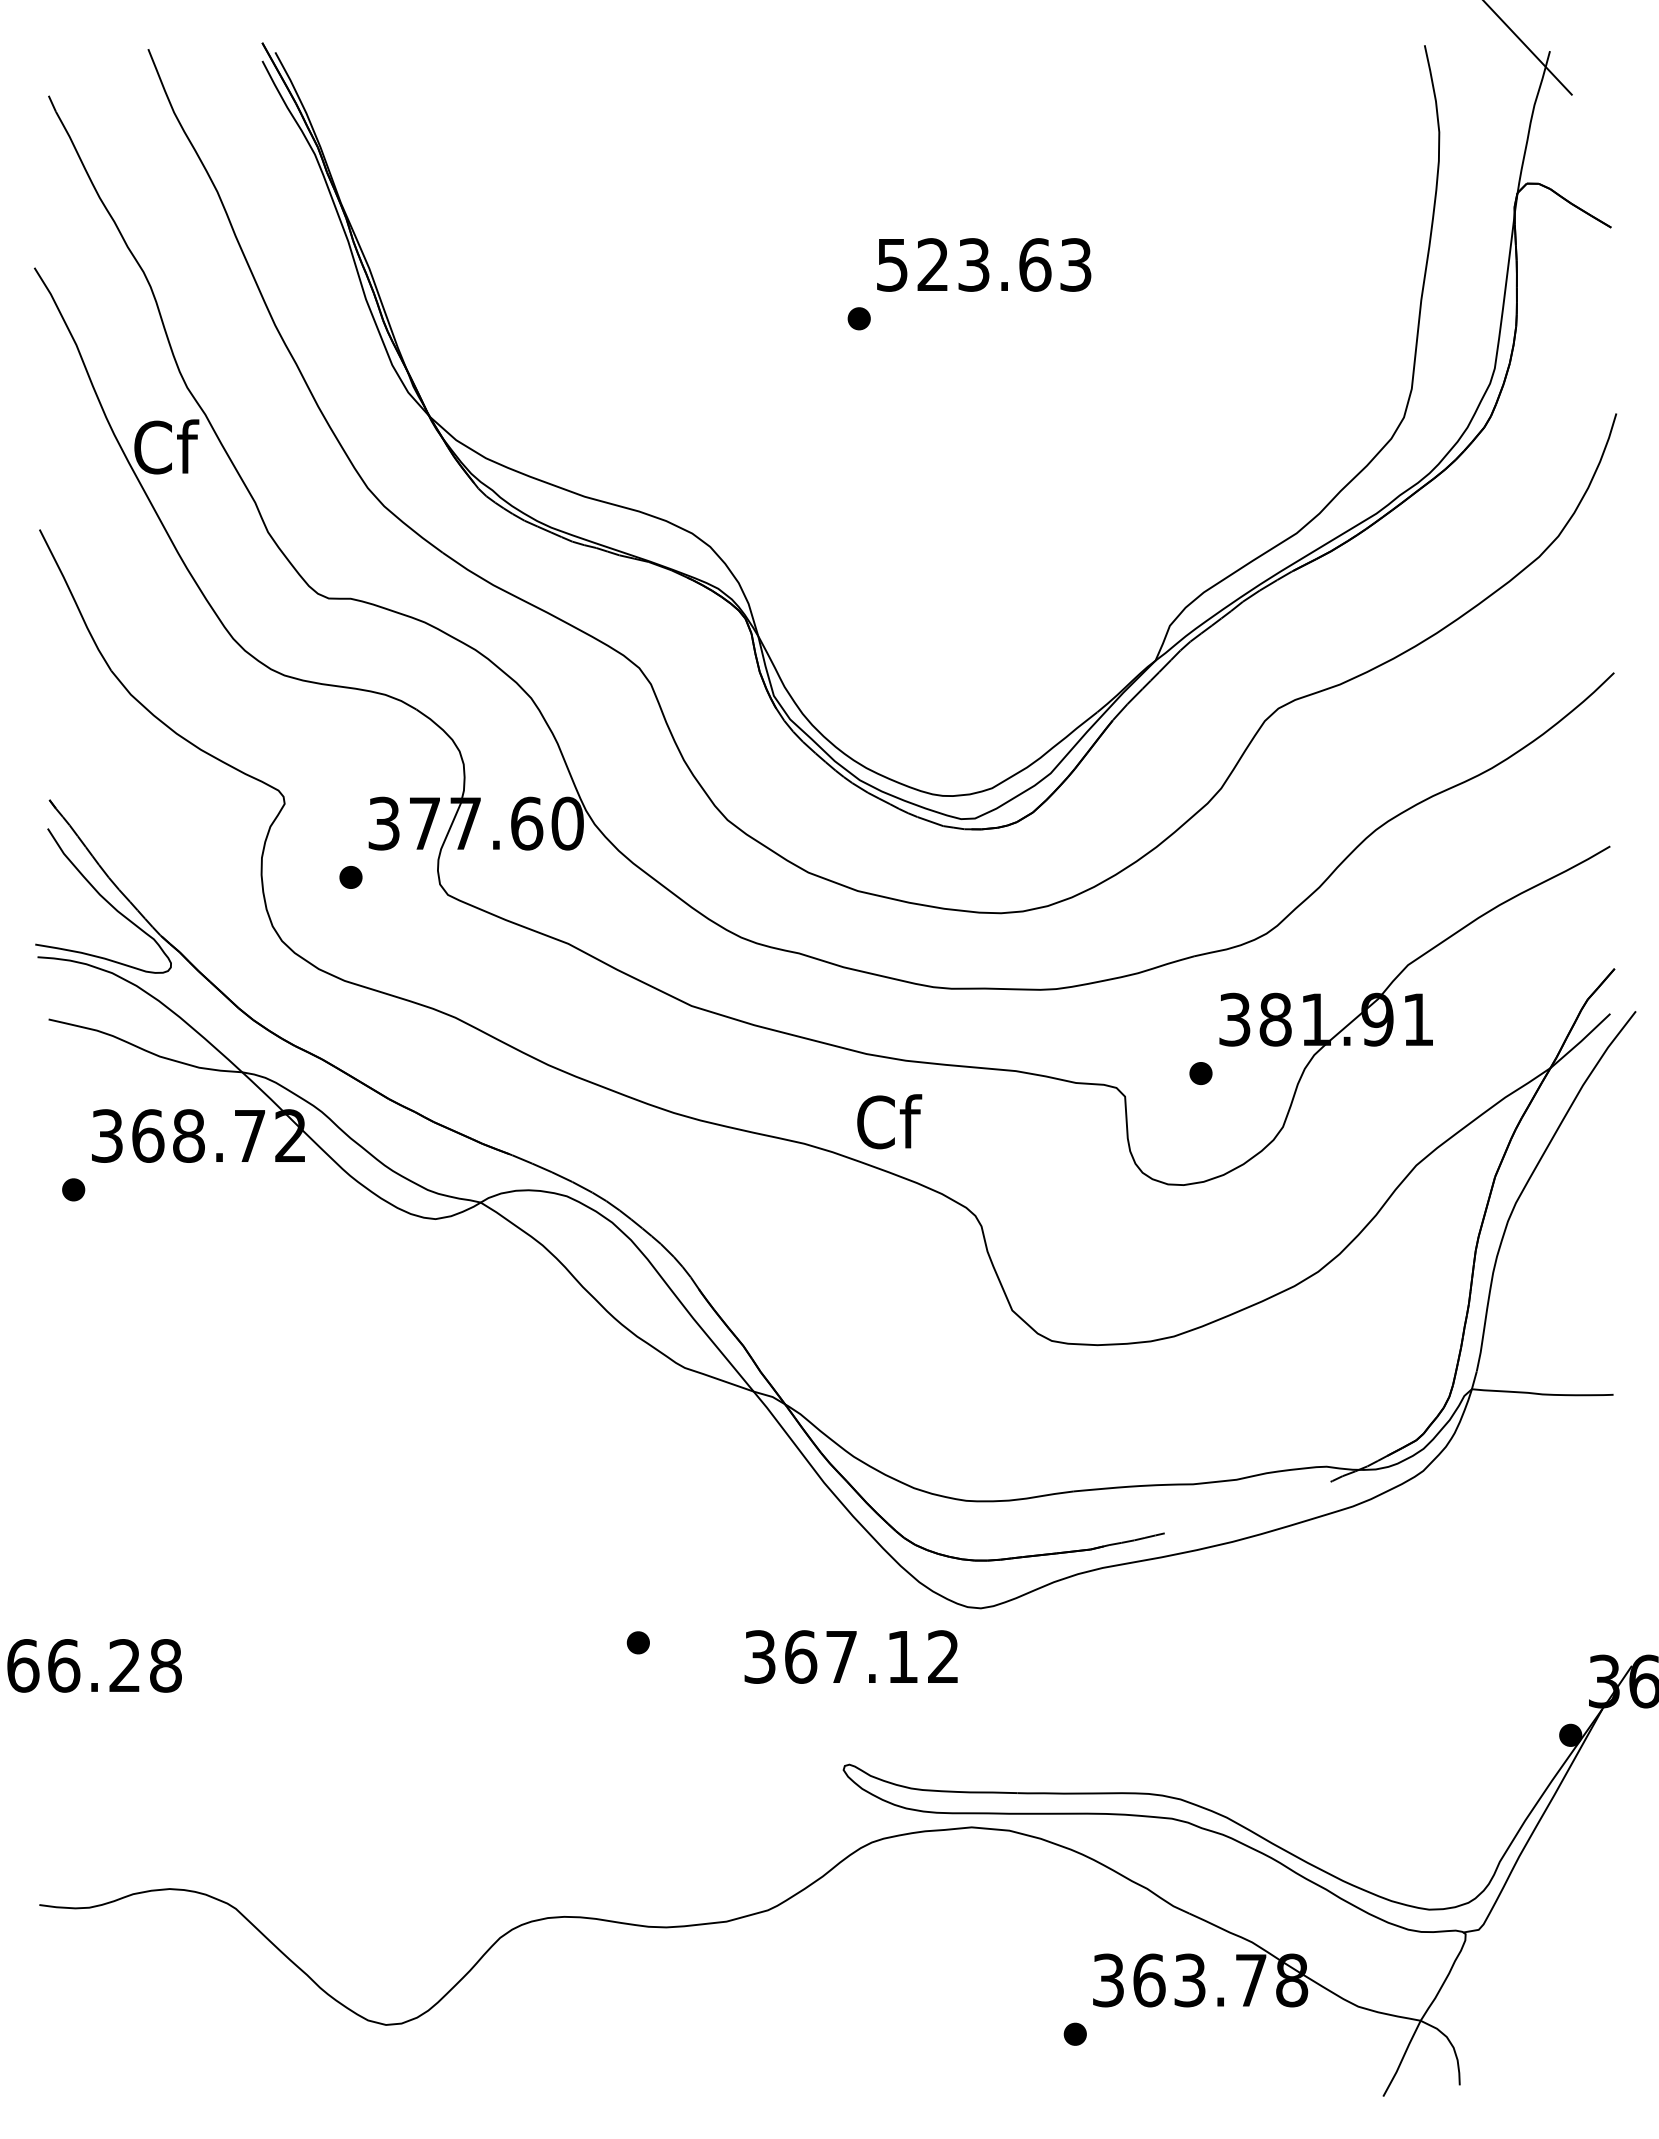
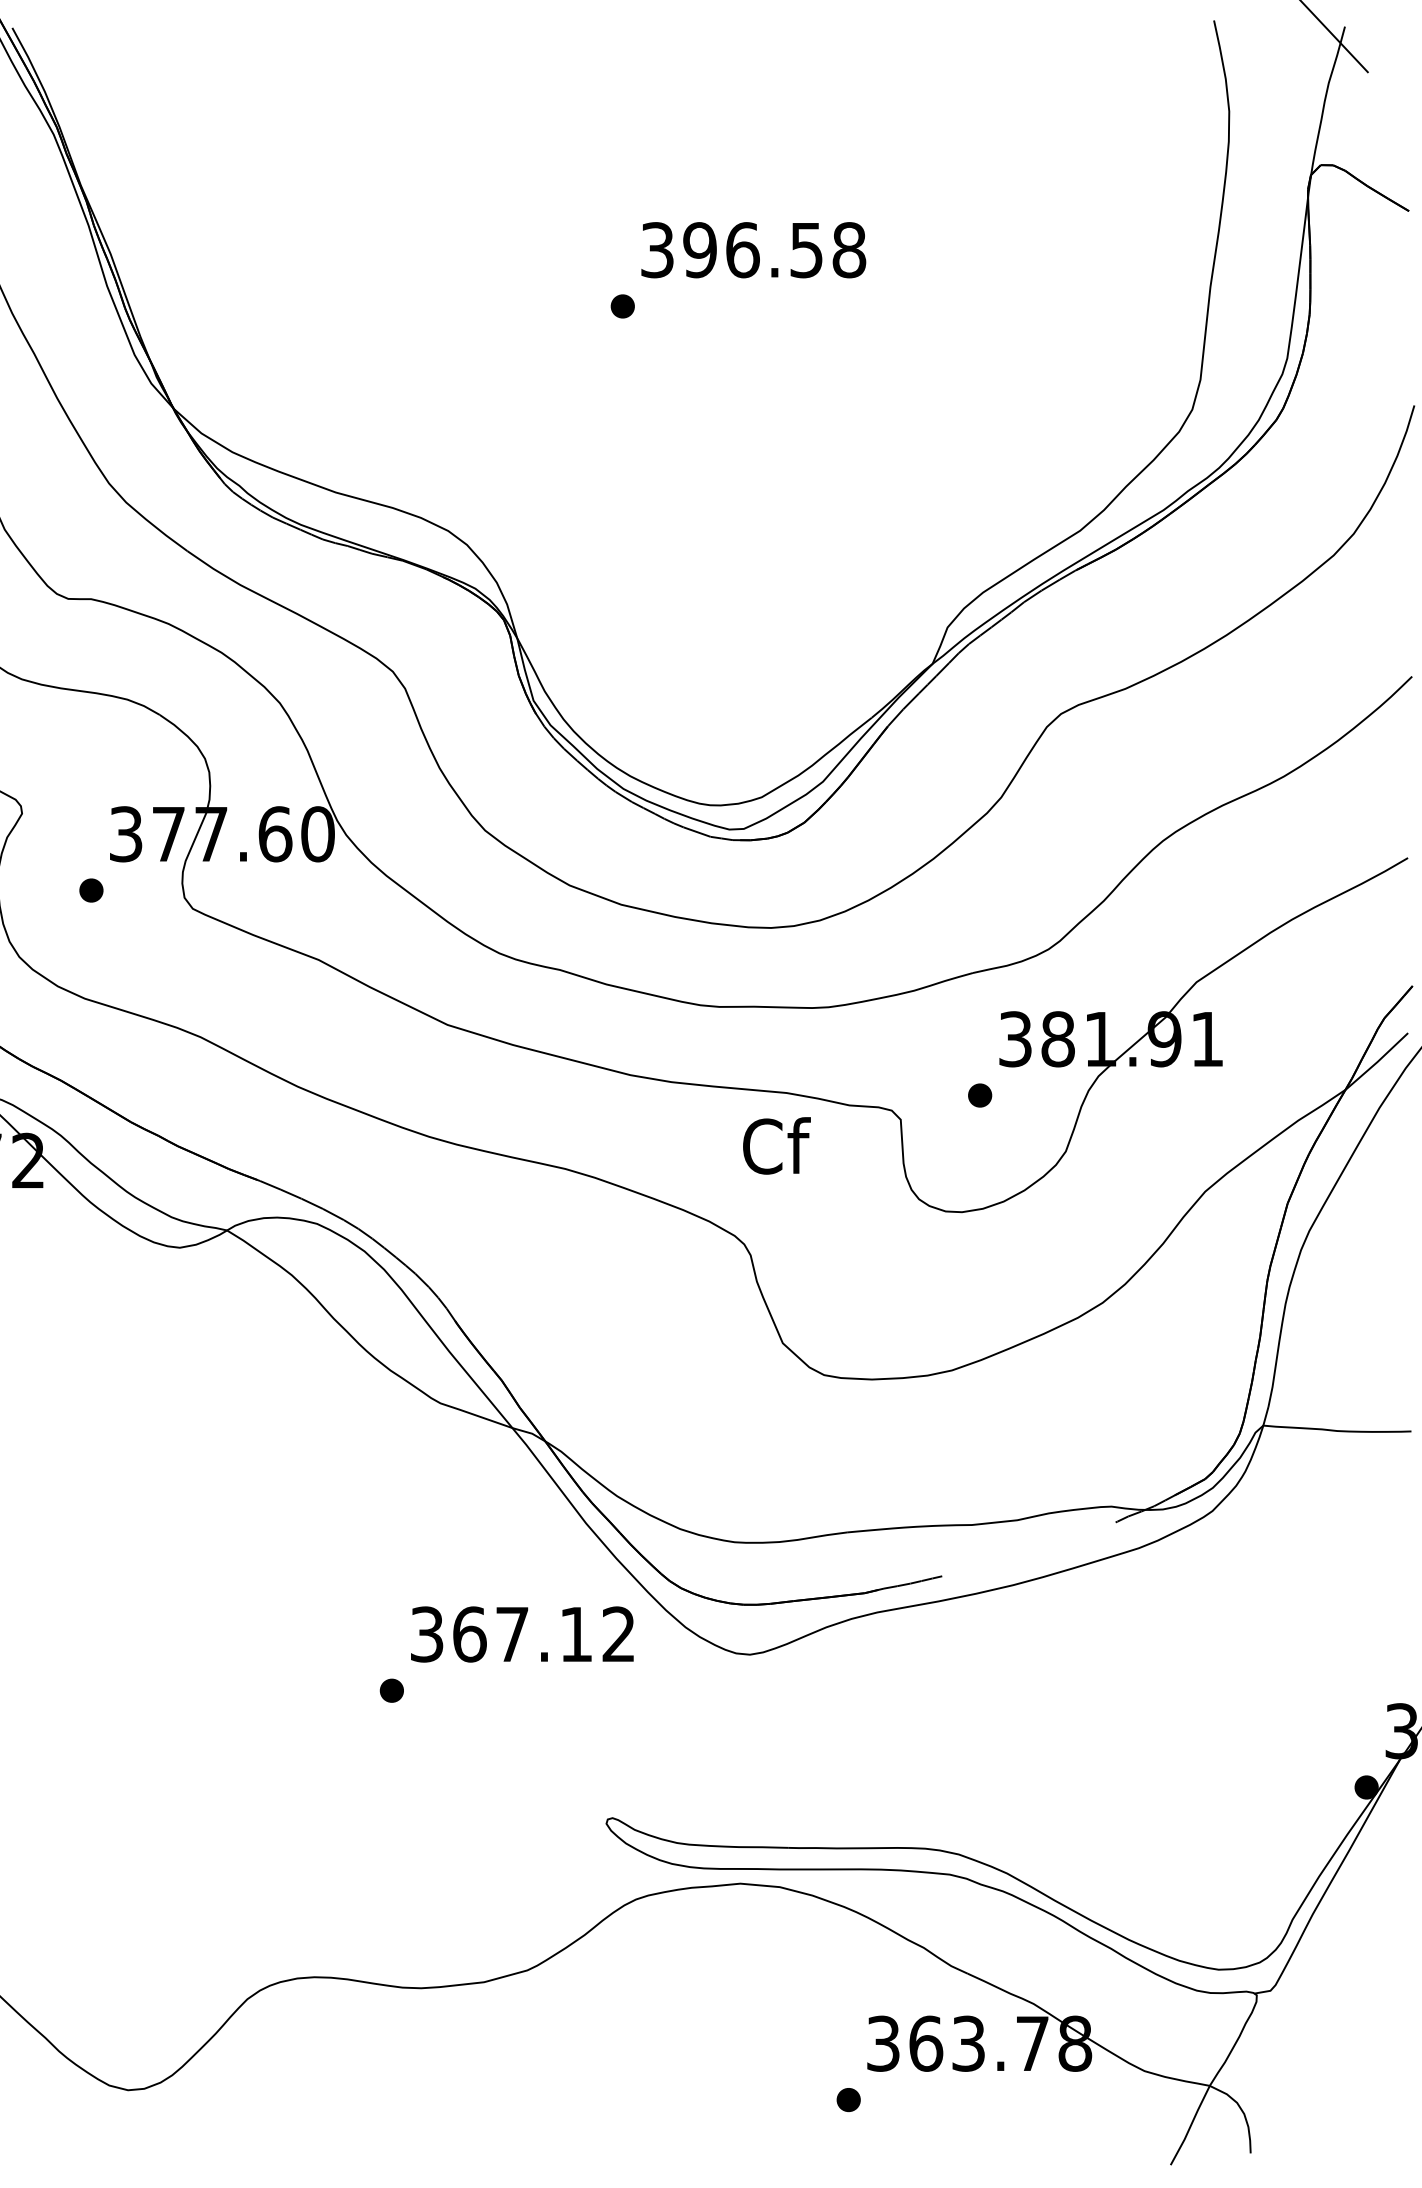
text: (984, 264) -> (753, 249), 523.63 -> 396.58
text: (889, 1121) -> (776, 1145), moved
text: (850, 1656) -> (521, 1633), moved

